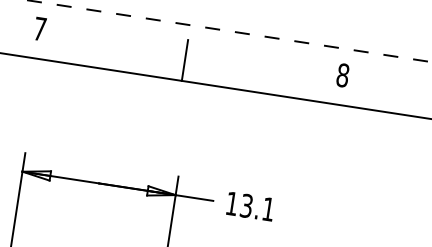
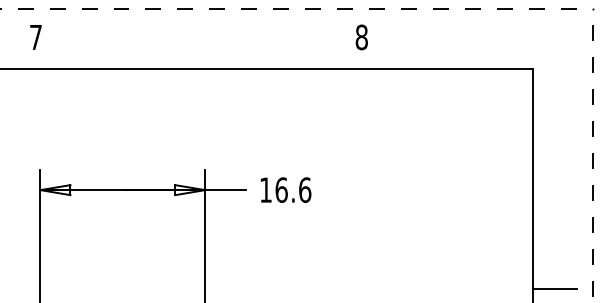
line: (185, 60) -> (193, 47), removed
text: (257, 207) -> (293, 189), 13.1 -> 16.6

